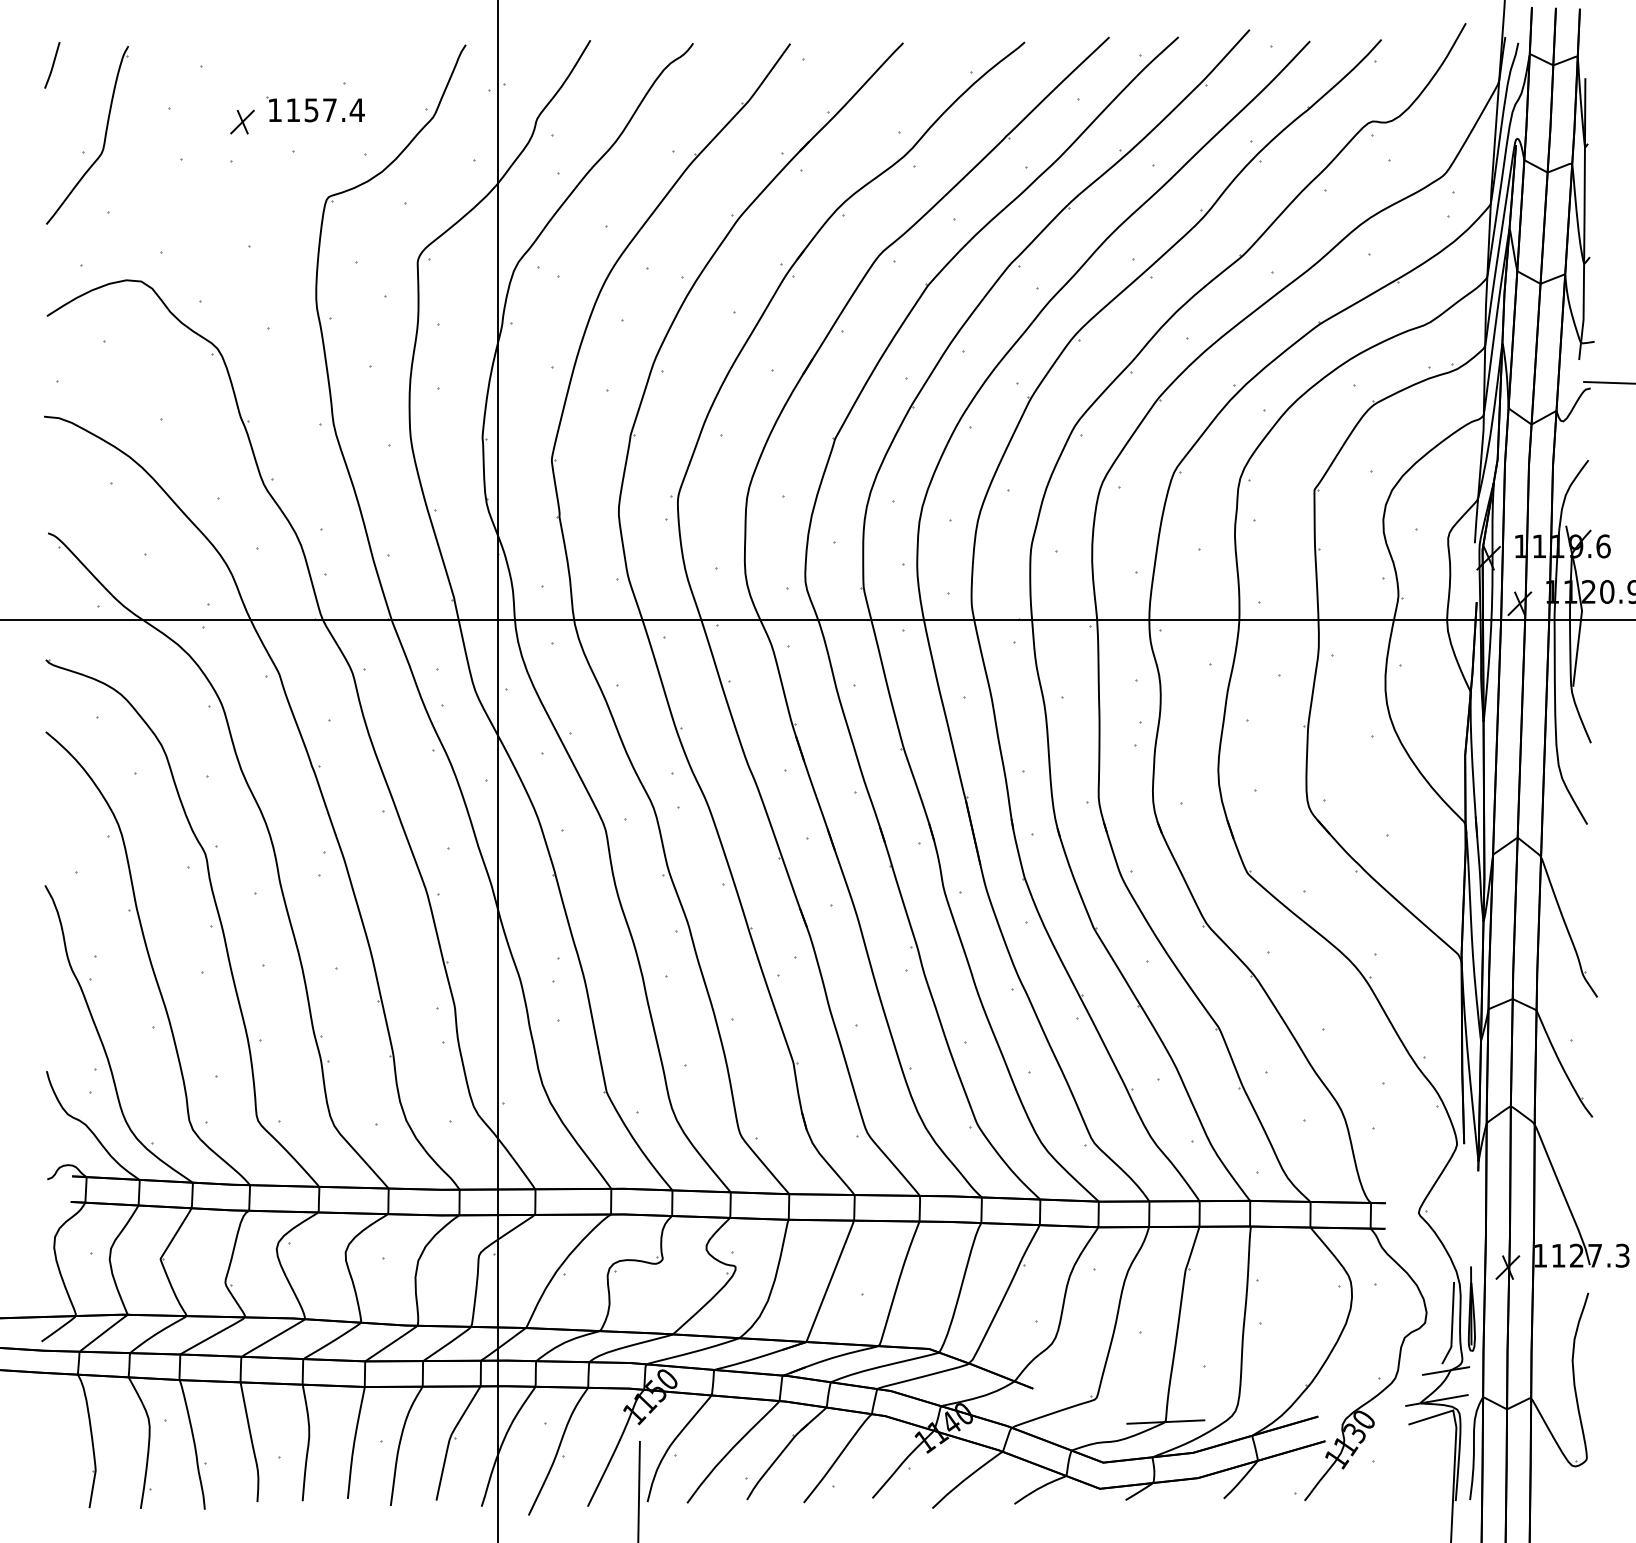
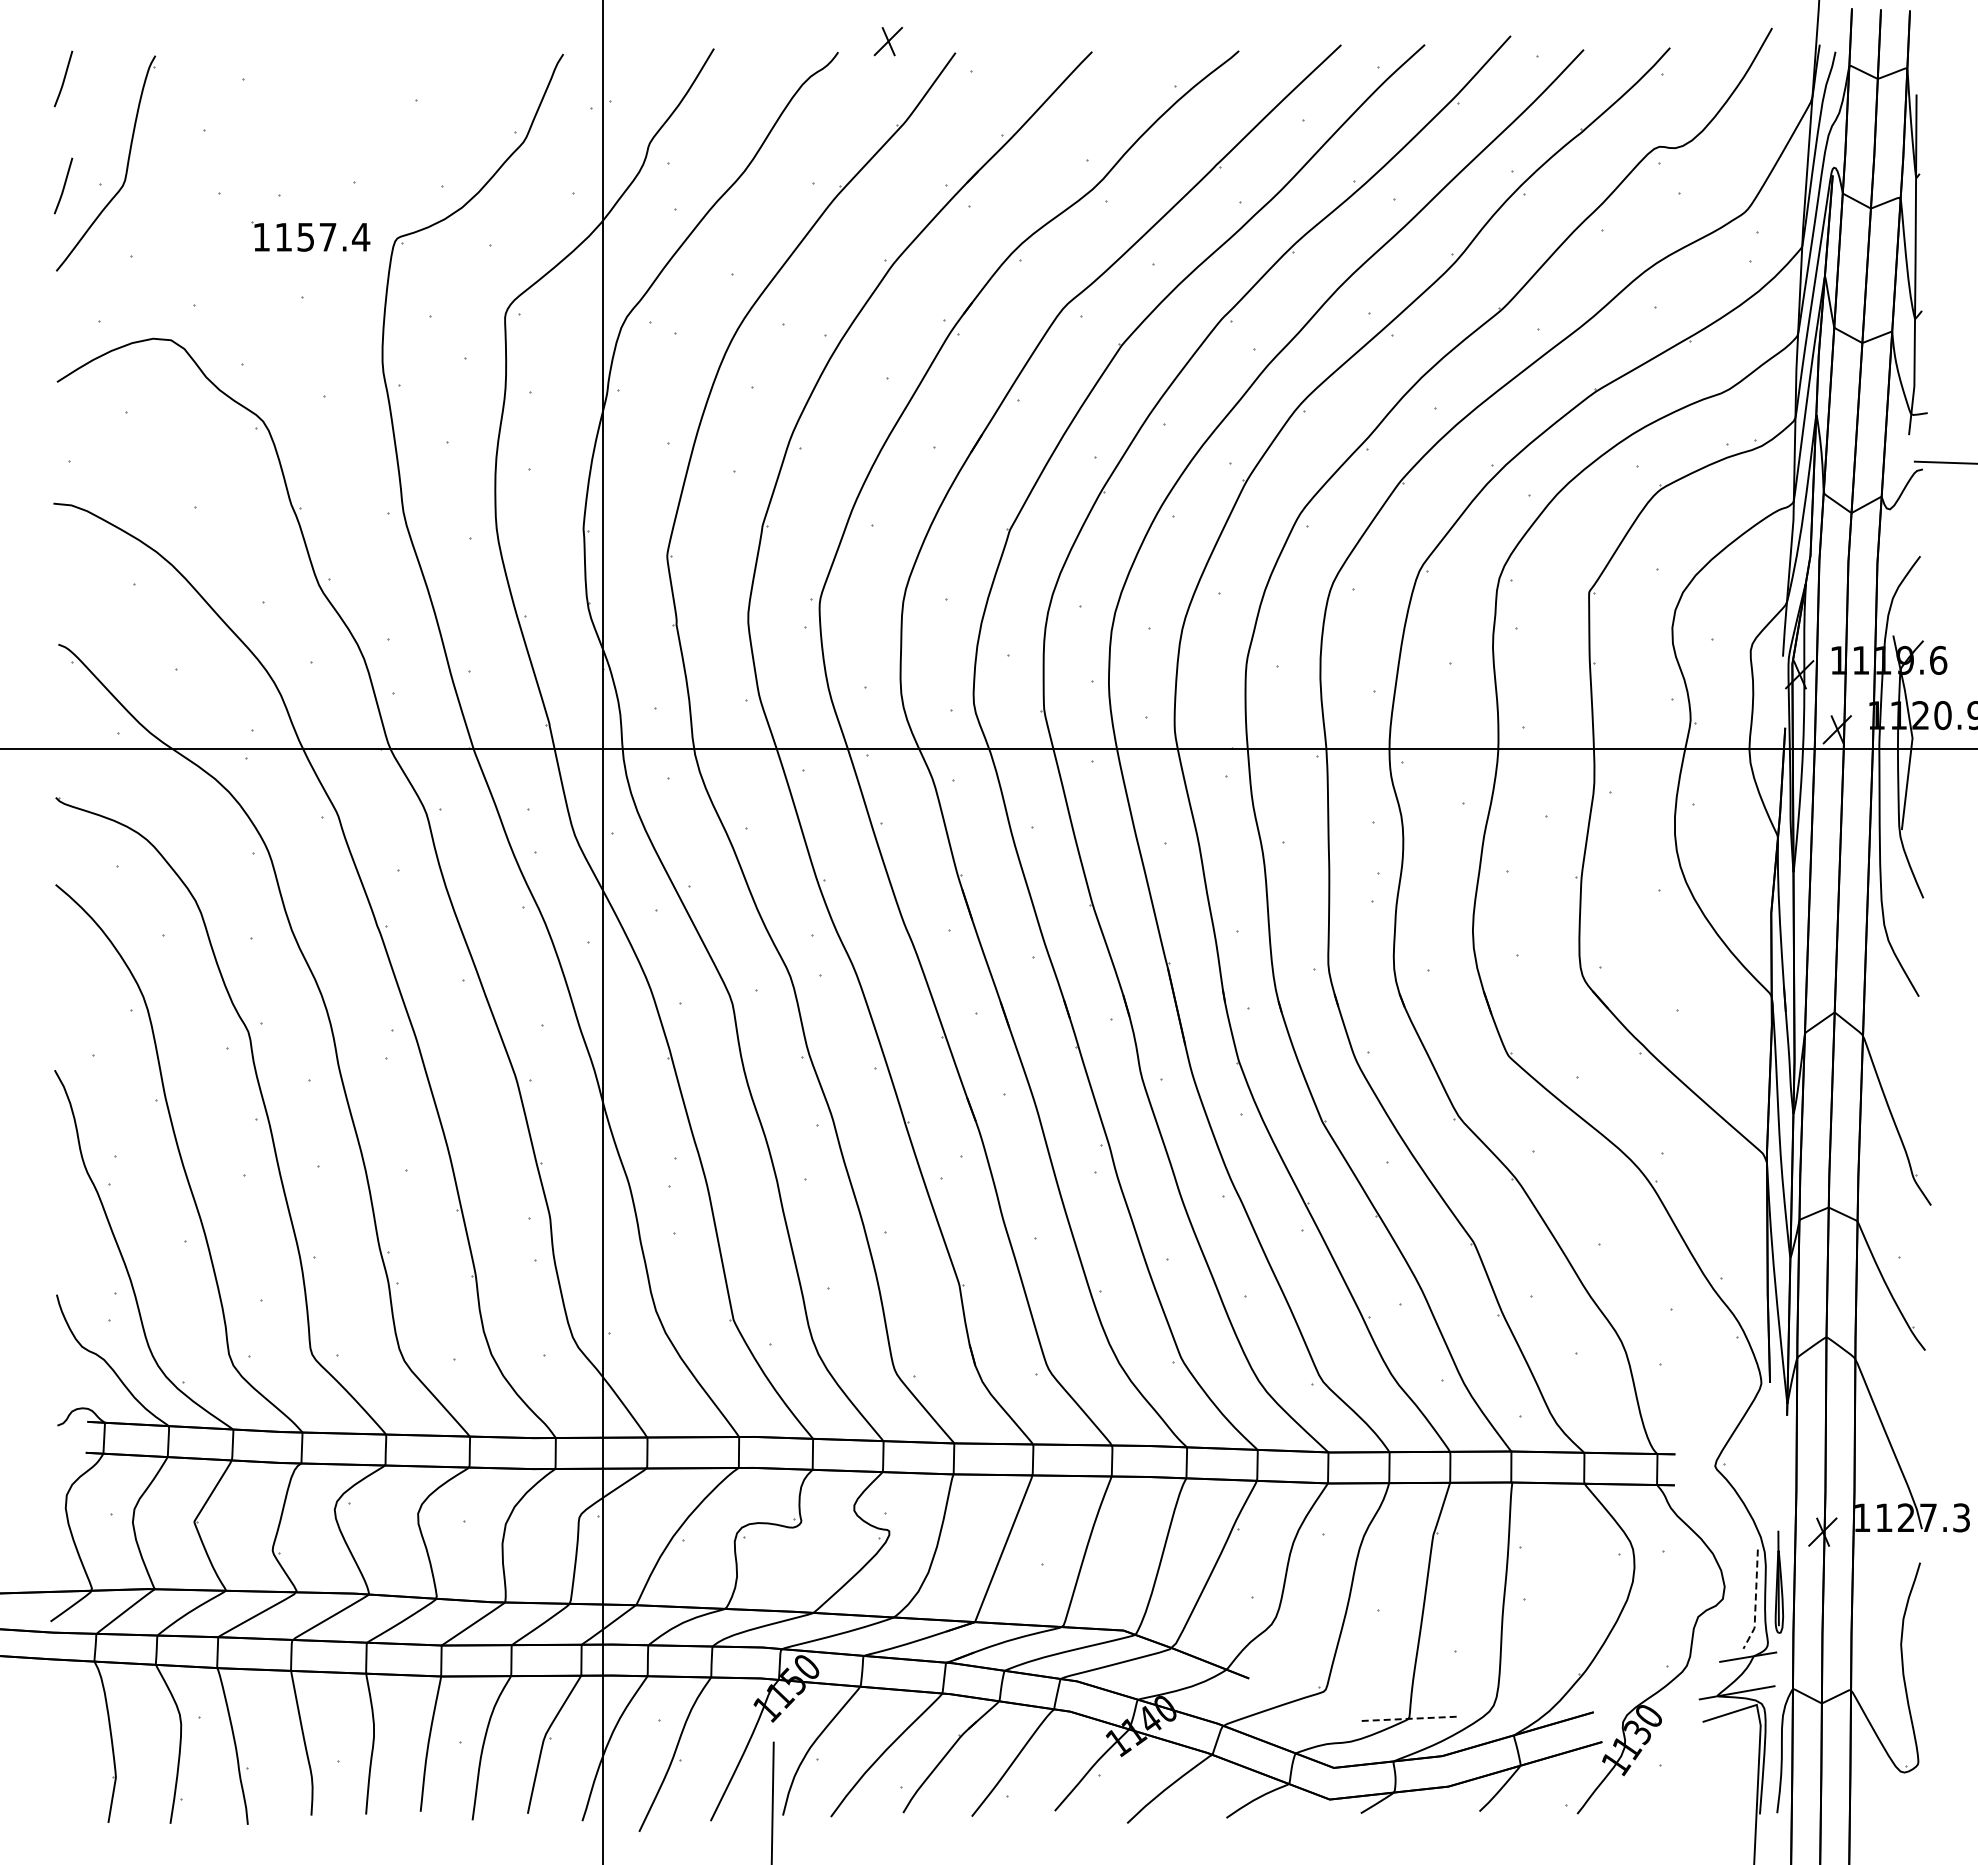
part: (315, 109) -> (310, 236), moved
part: (241, 122) -> (887, 41), moved
curve: (52, 153) -> (63, 185), added
line: (1452, 1324) -> (1755, 1601), solid -> dashed
line: (1165, 1421) -> (1409, 1718), solid -> dashed

